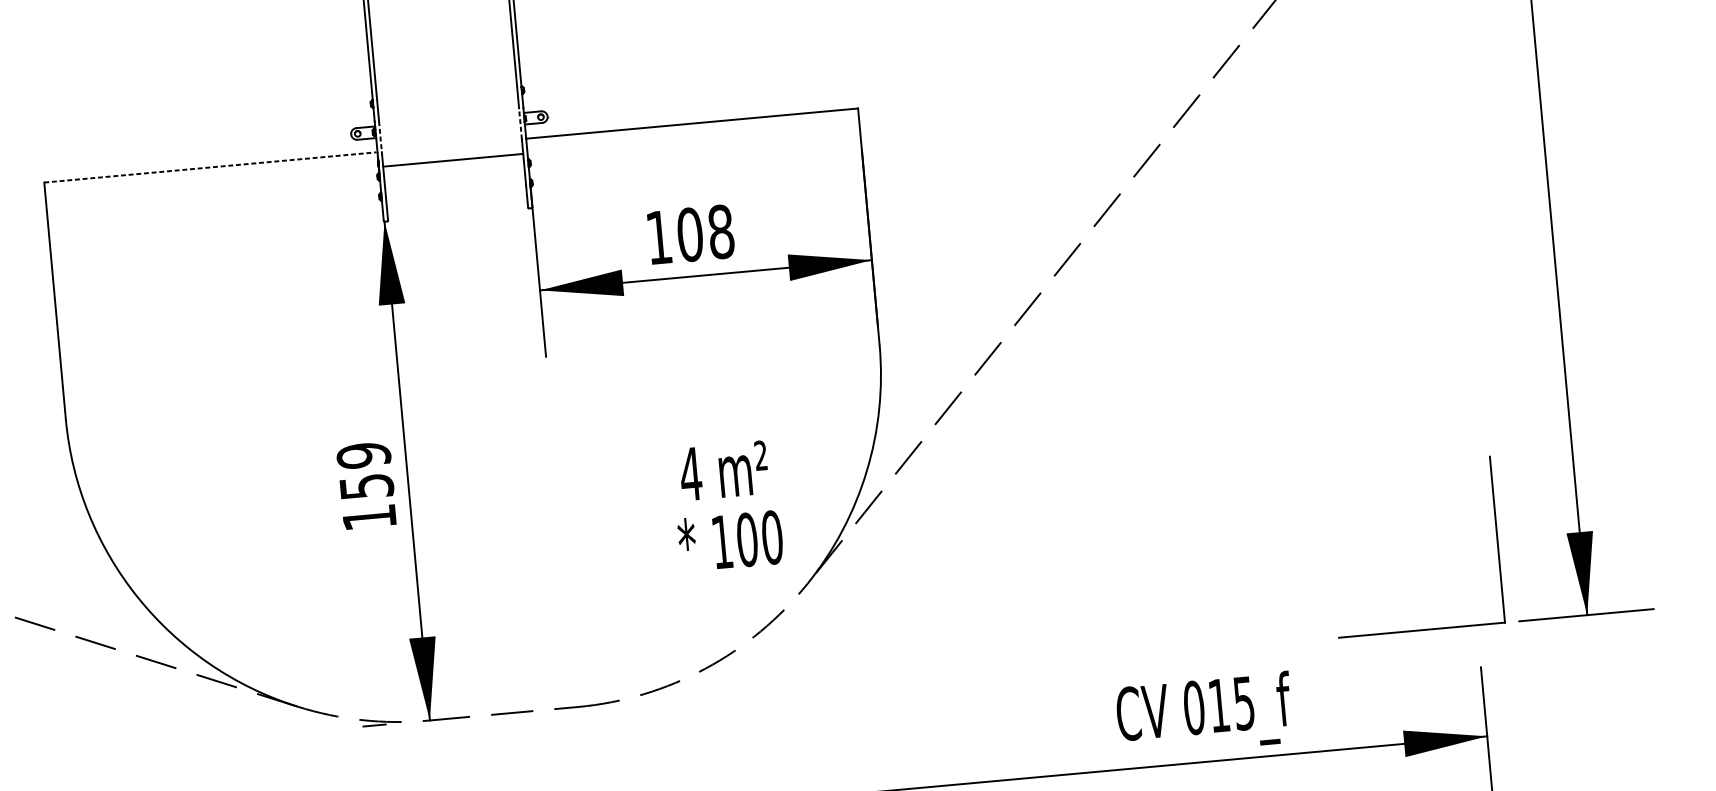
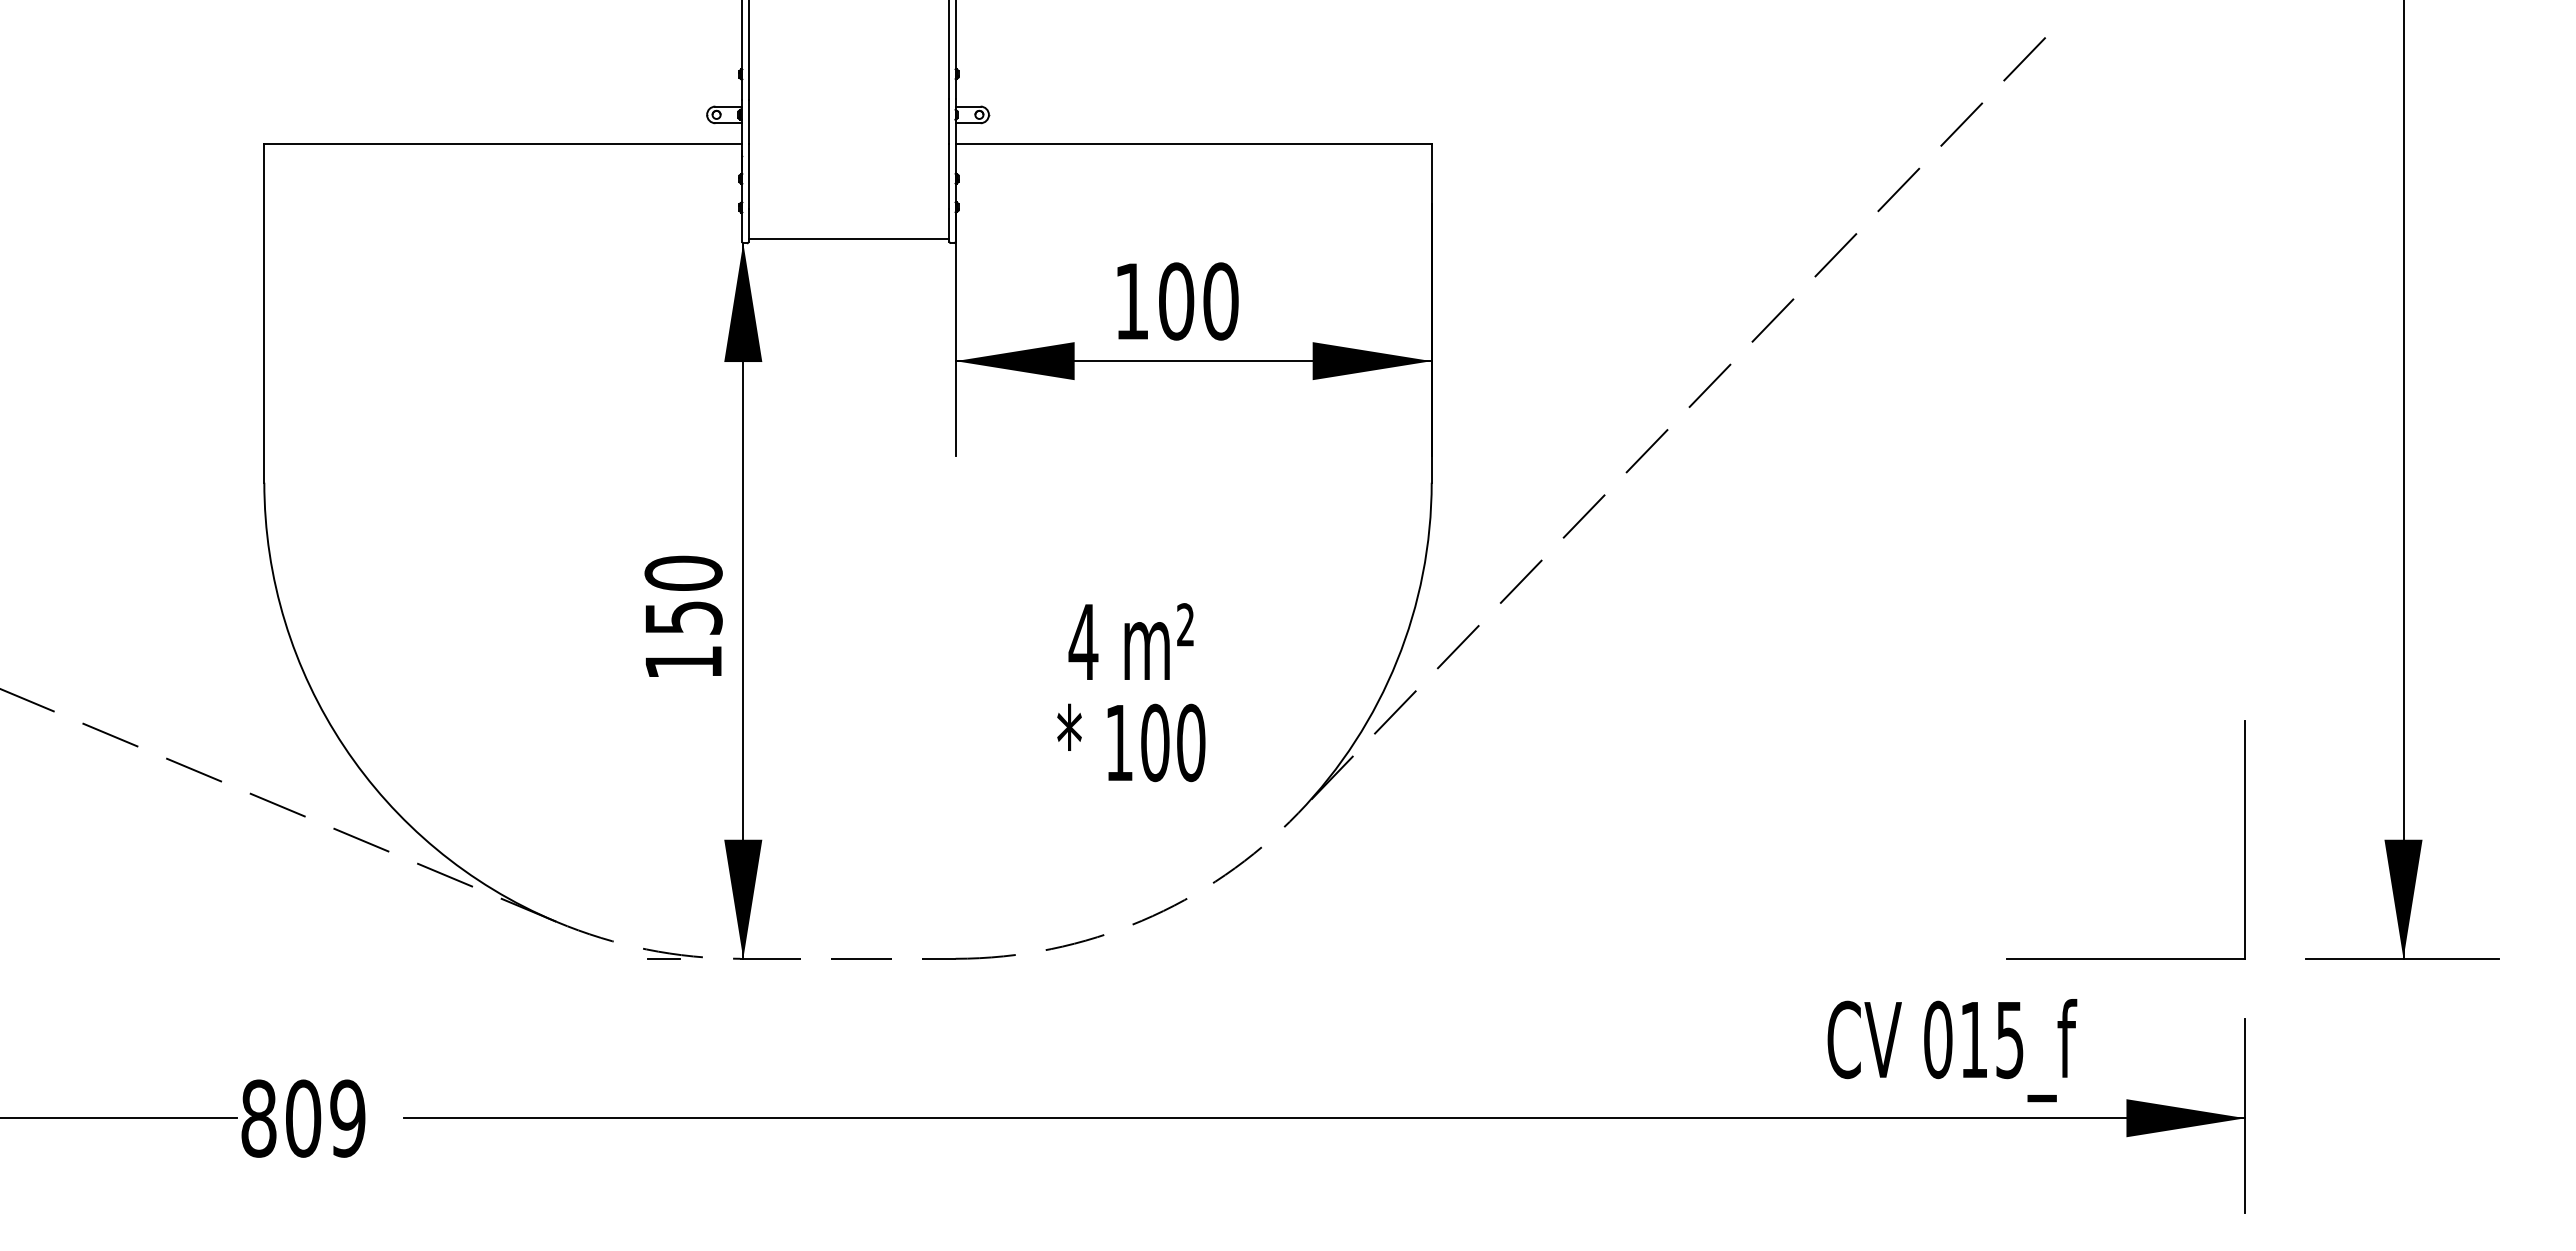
line: (520, 123) -> (949, 121), dashed -> solid
line: (380, 137) -> (748, 122), dashed -> solid
line: (452, 160) -> (848, 238), moved
line: (210, 167) -> (502, 143), dashed -> solid
text: (720, 231) -> (1220, 301), 108 -> 100
text: (363, 455) -> (683, 573), 159 -> 150
text: (727, 506) -> (1131, 692), moved
part: (1496, 539) -> (2244, 839), moved
text: (1204, 714) -> (1952, 1050), moved

